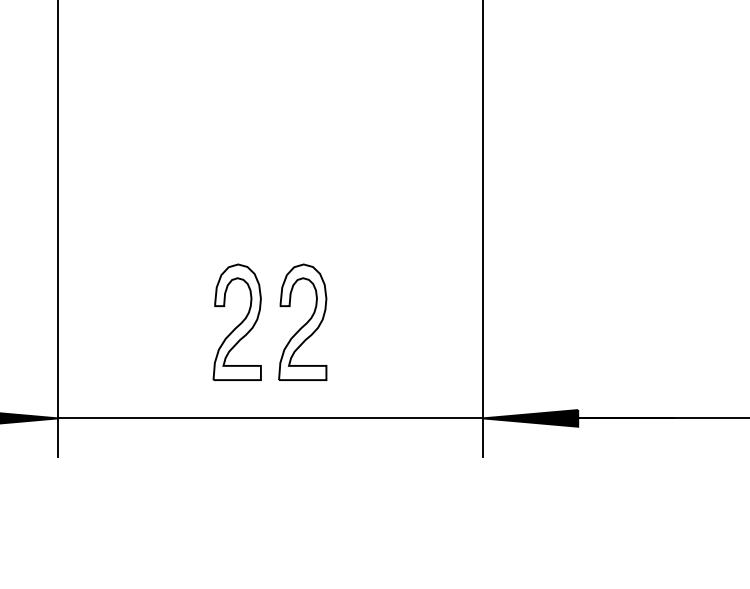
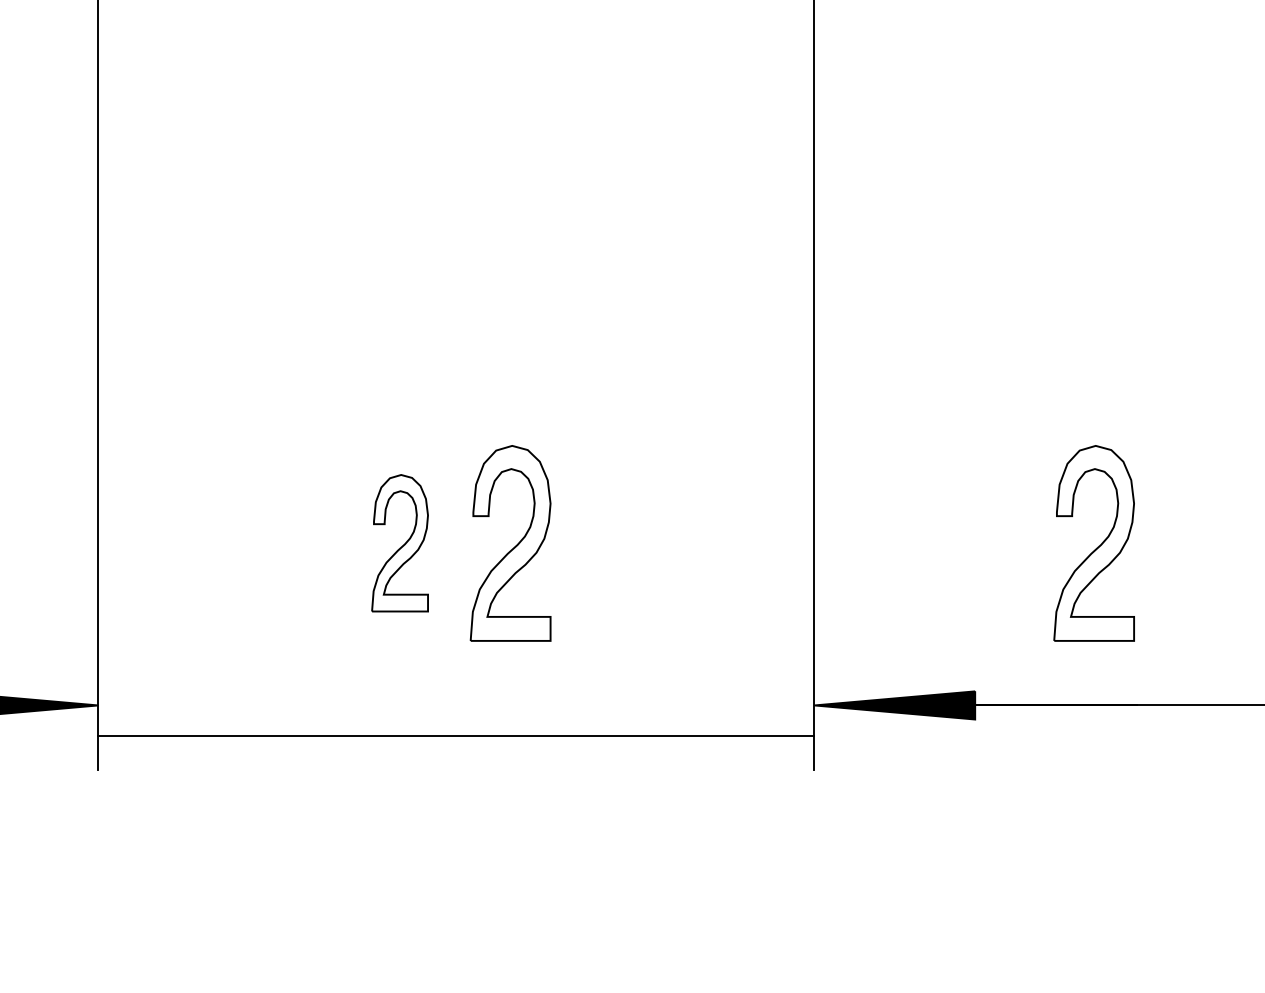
part: (236, 321) -> (398, 542), size x0.7
part: (648, 321) -> (1093, 542), added
line: (270, 418) -> (456, 735), moved

